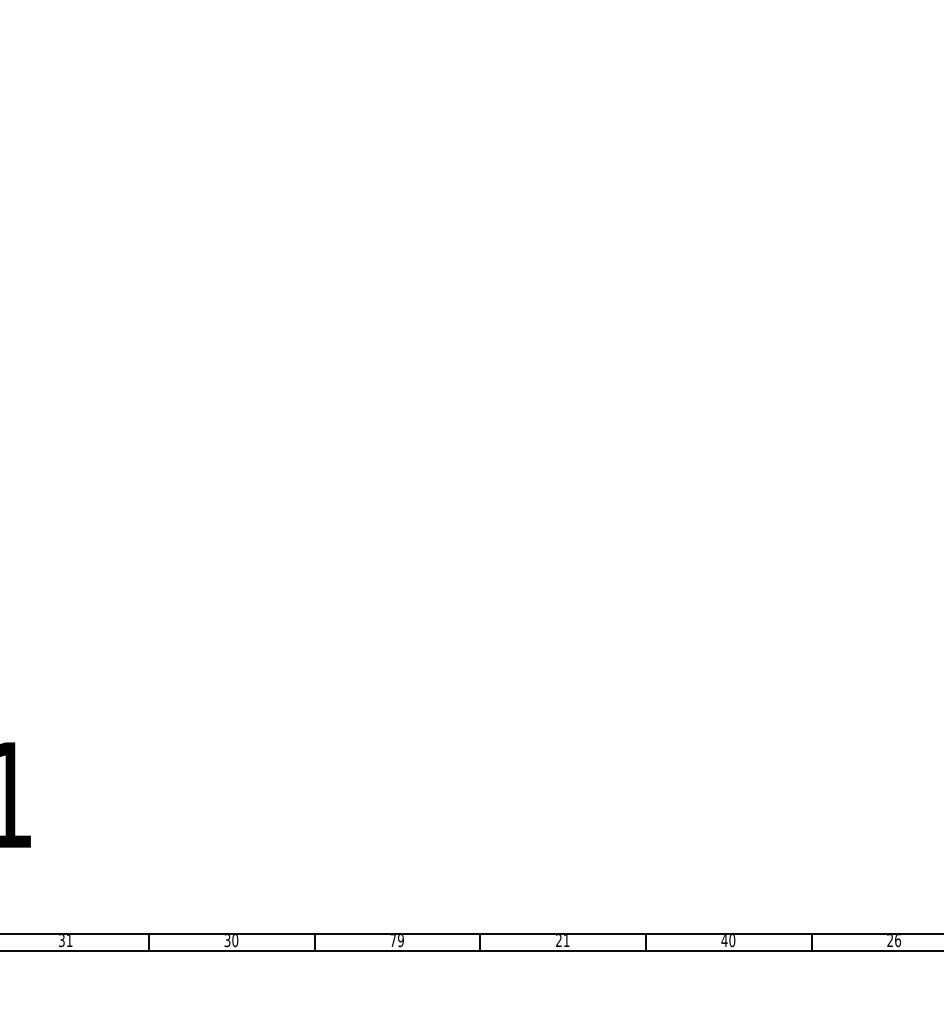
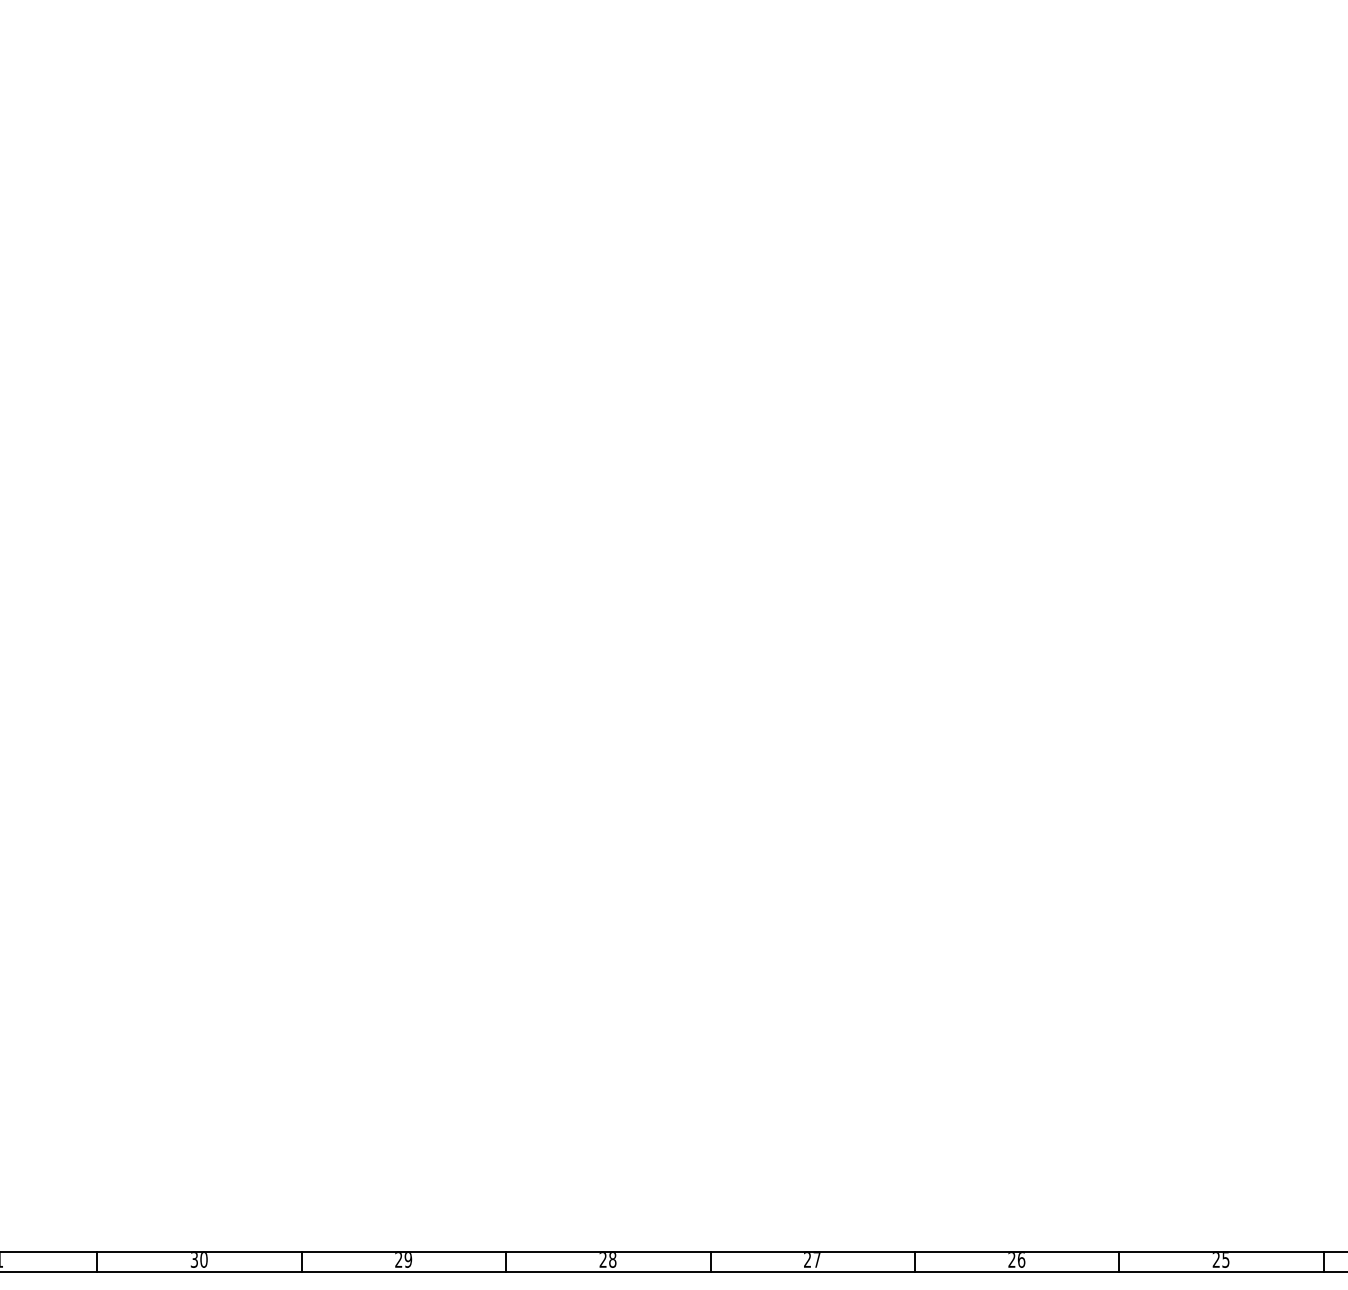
text: (392, 941) -> (398, 1260), 79 -> 29
text: (566, 941) -> (612, 1260), 21 -> 28
text: (727, 941) -> (811, 1260), 40 -> 27

